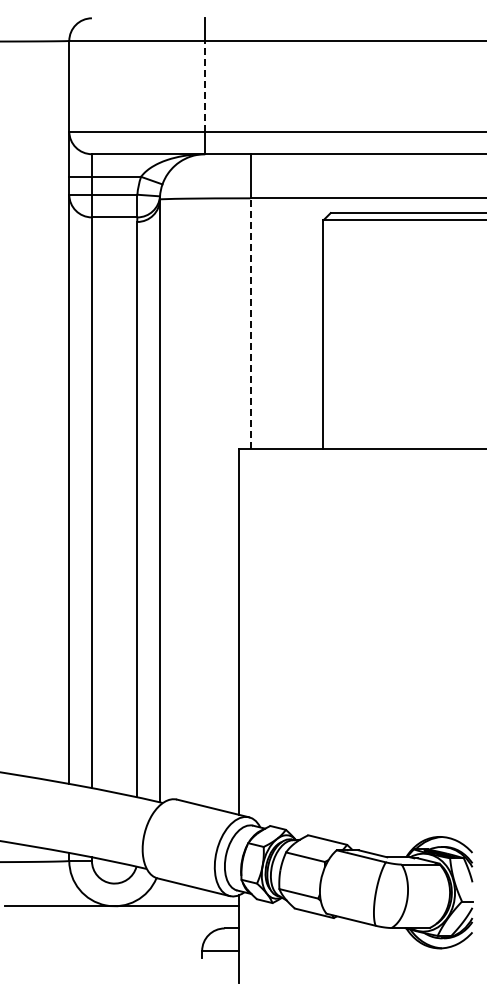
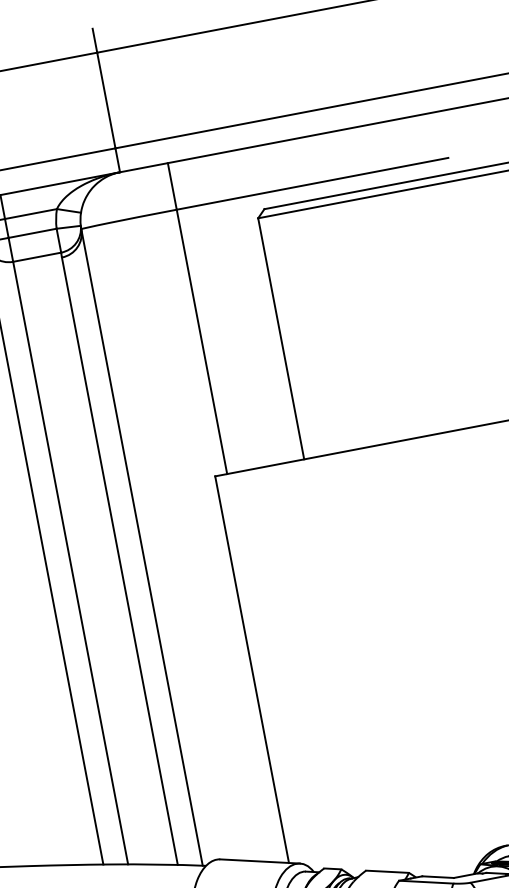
line: (205, 85) -> (106, 99), dashed -> solid
line: (250, 323) -> (201, 341), dashed -> solid

